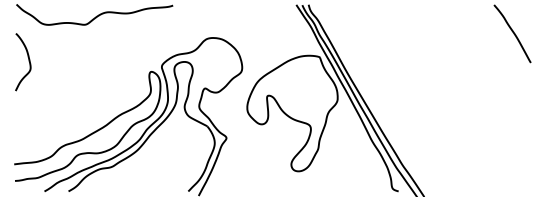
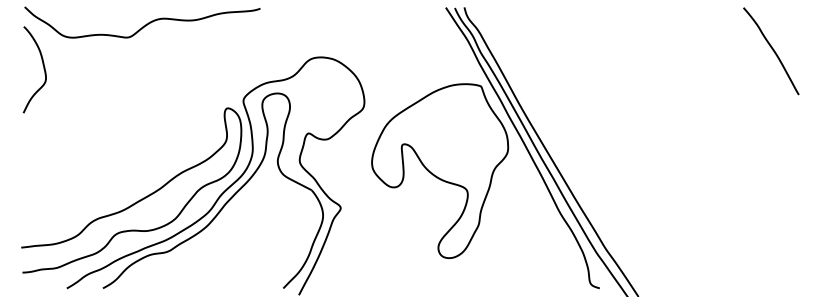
curve: (28, 61) -> (42, 68), moved

